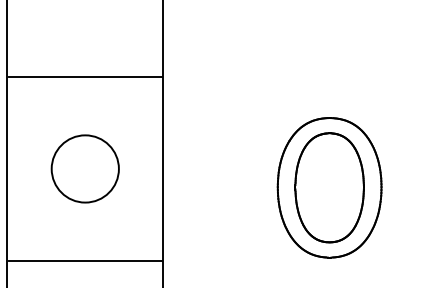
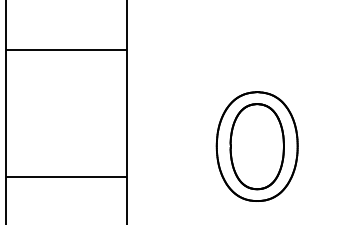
line: (85, 77) -> (66, 50), moved
circle: (85, 168) -> (66, 131), removed
line: (85, 260) -> (66, 177), moved

